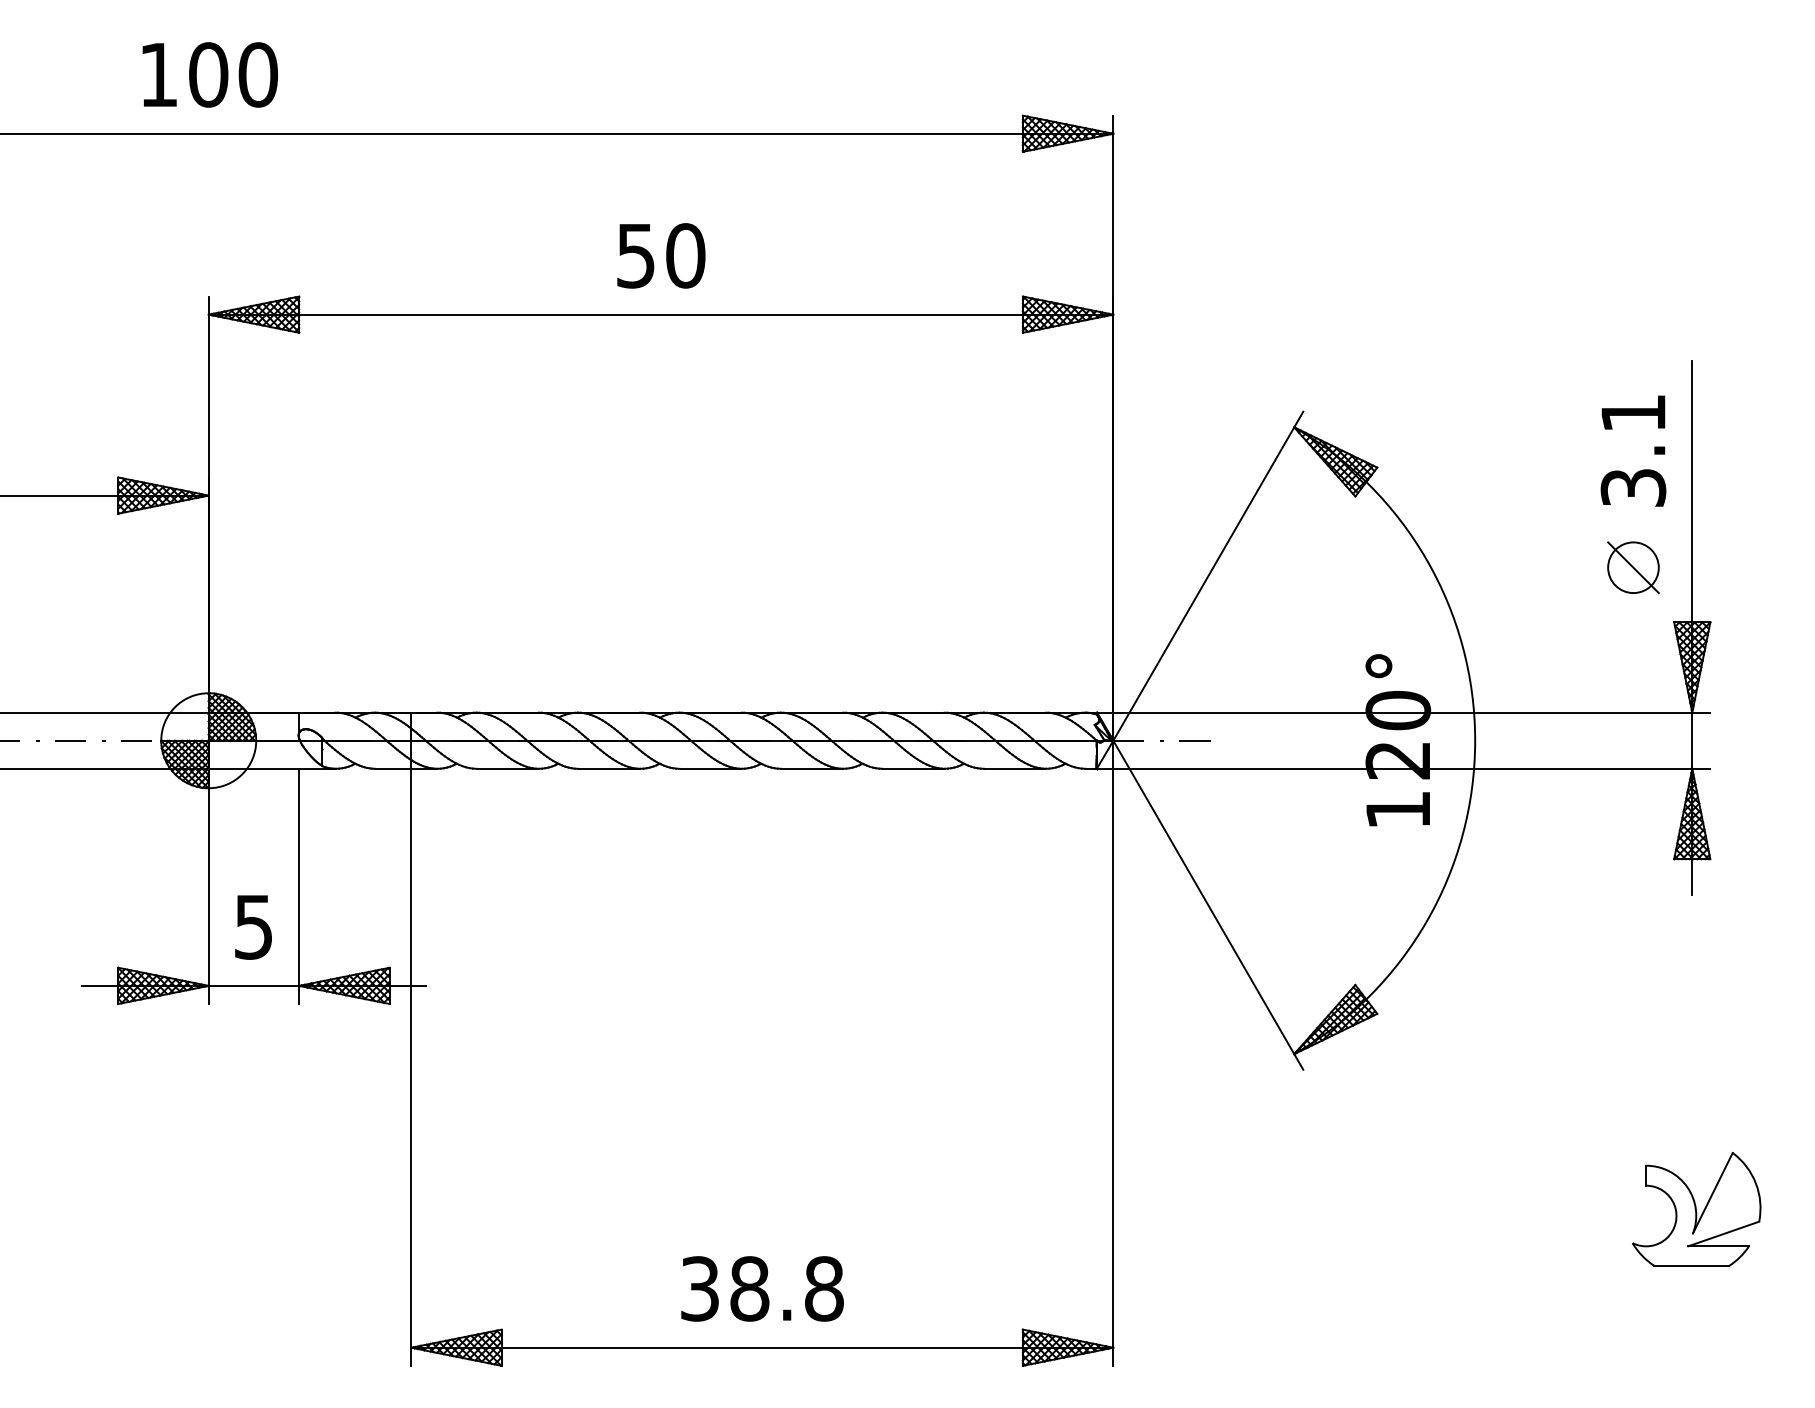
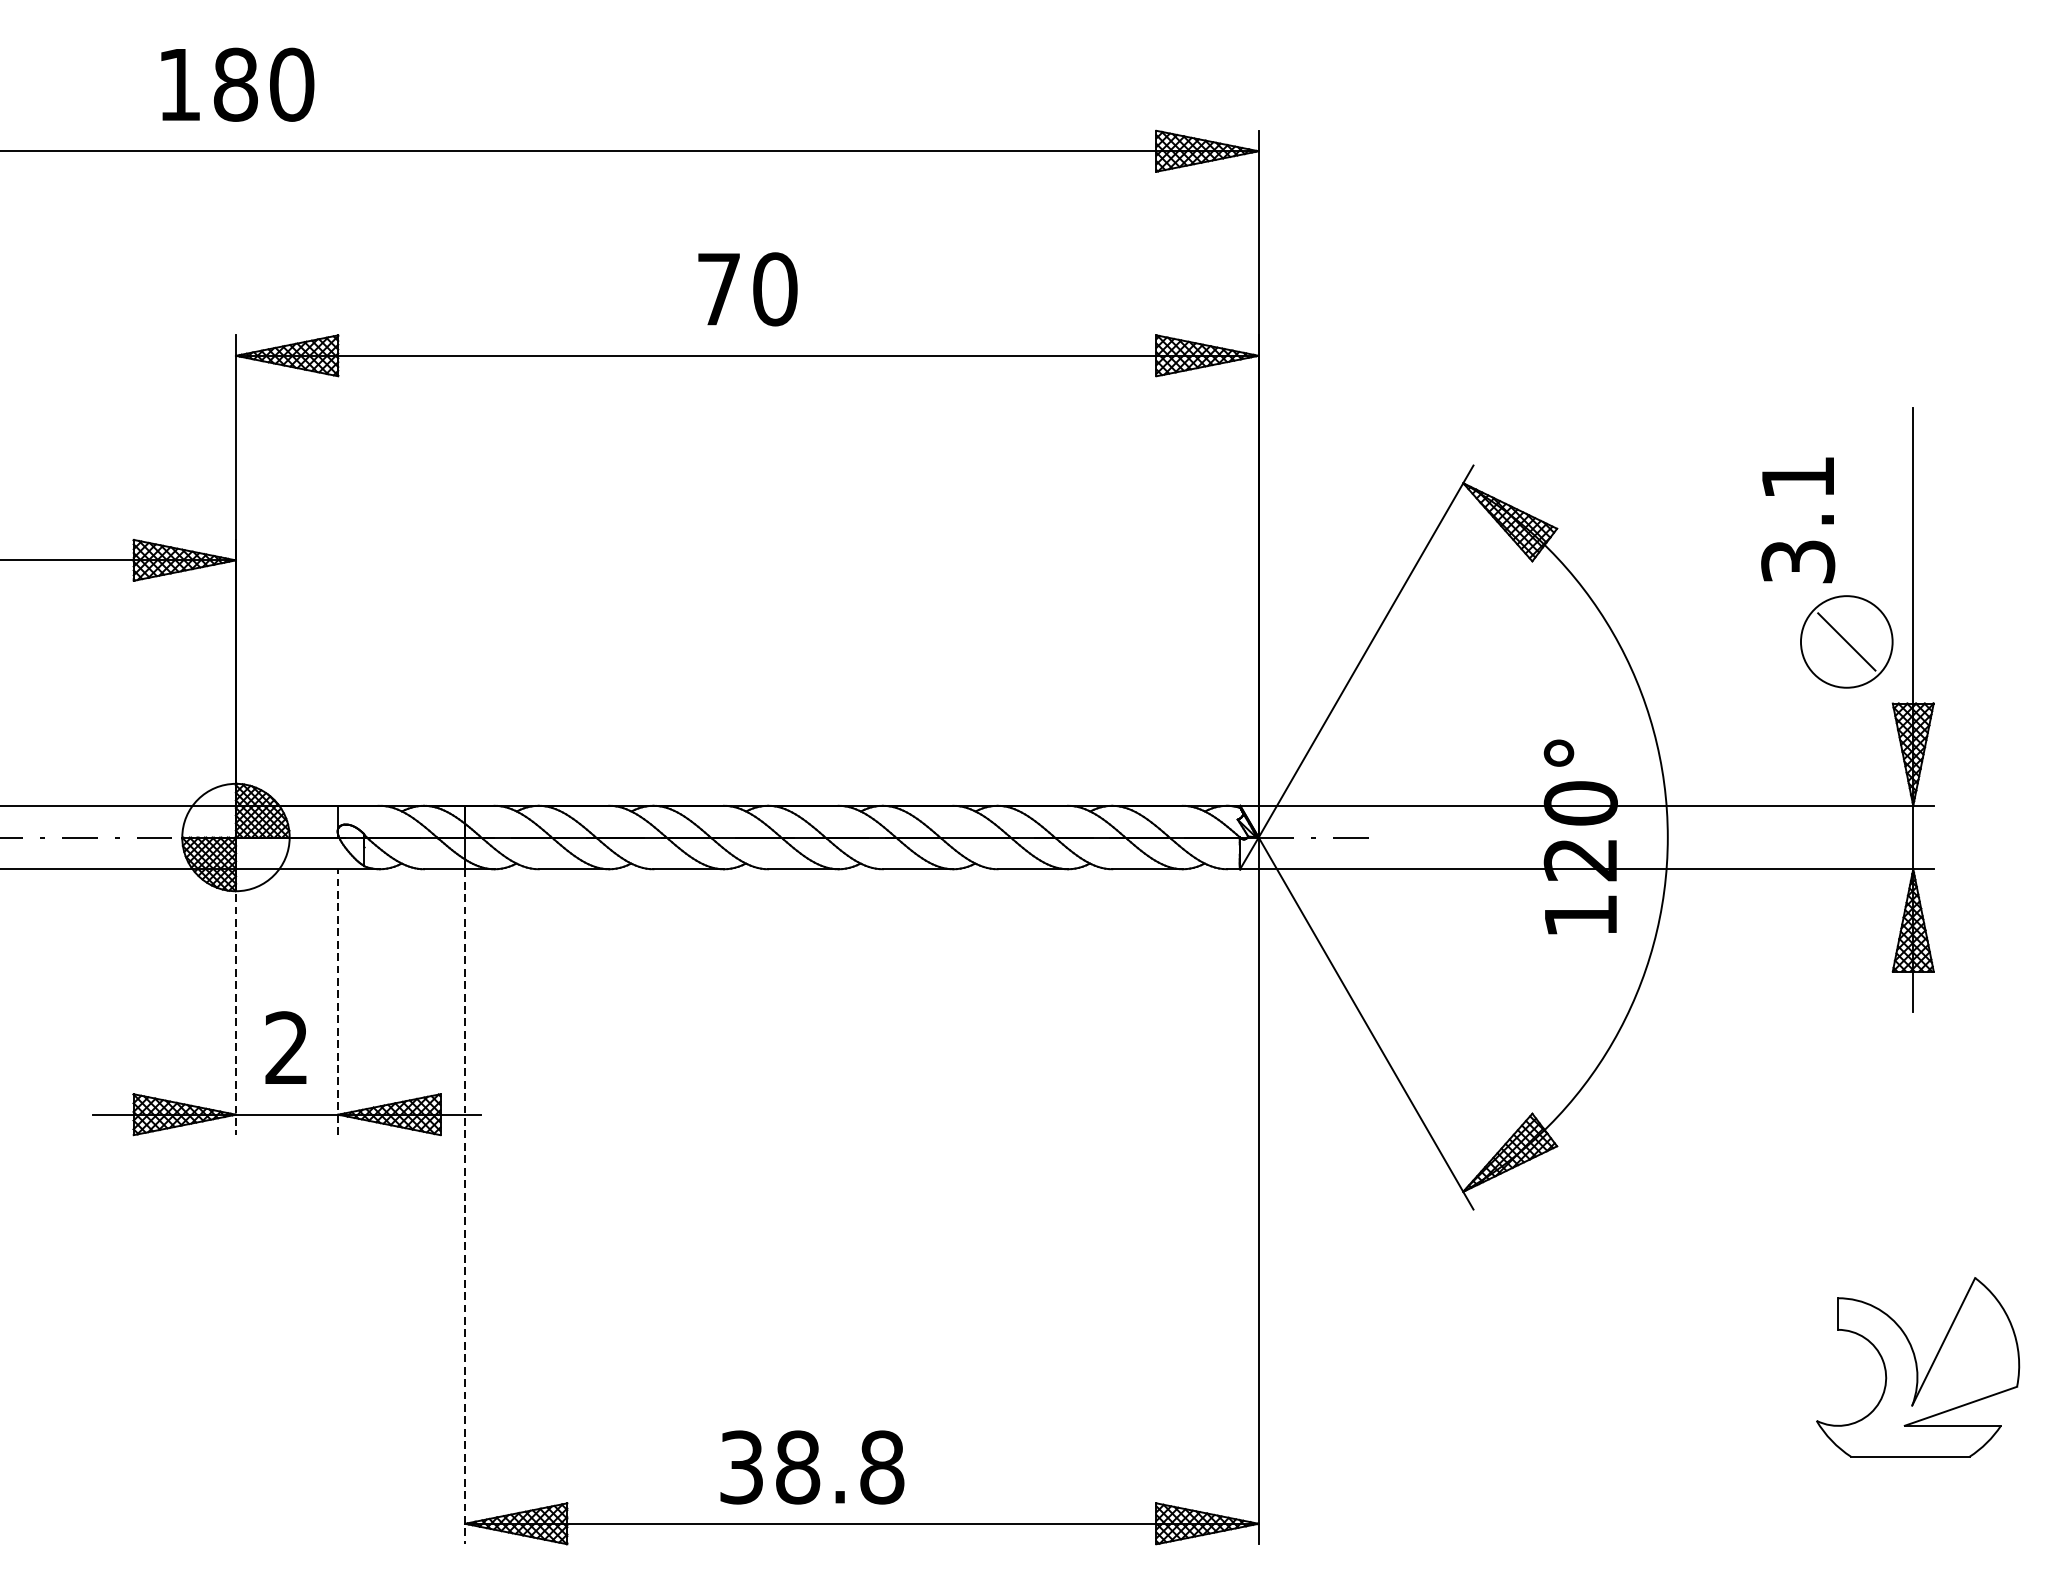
text: (208, 74) -> (235, 84), 100 -> 180
text: (635, 256) -> (718, 290), 50 -> 70
text: (1633, 450) -> (1798, 519), moved
circle: (1633, 567) -> (1846, 641), size x1.6
line: (208, 886) -> (235, 1002), solid -> dashed
line: (299, 886) -> (338, 1002), solid -> dashed
text: (252, 926) -> (285, 1047), 5 -> 2
line: (411, 1067) -> (465, 1206), solid -> dashed
part: (1696, 1209) -> (1918, 1367), size x1.4
text: (762, 1288) -> (812, 1467), moved

